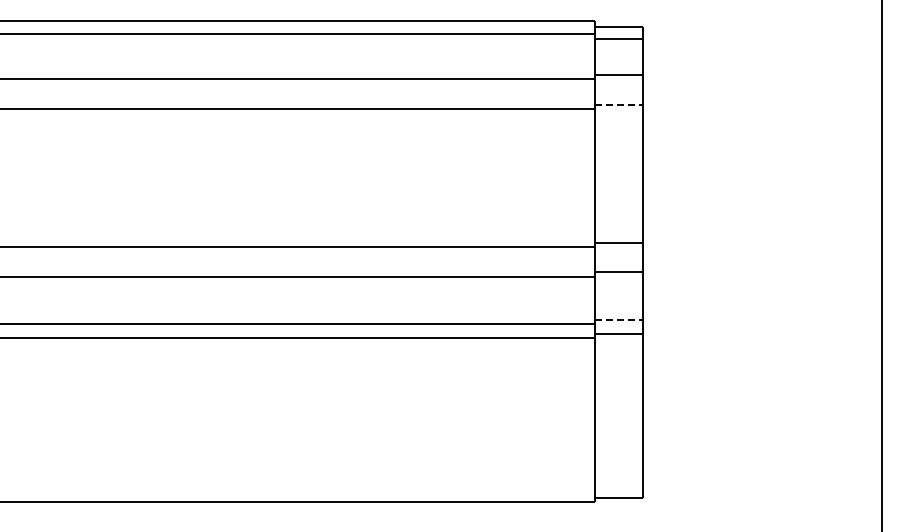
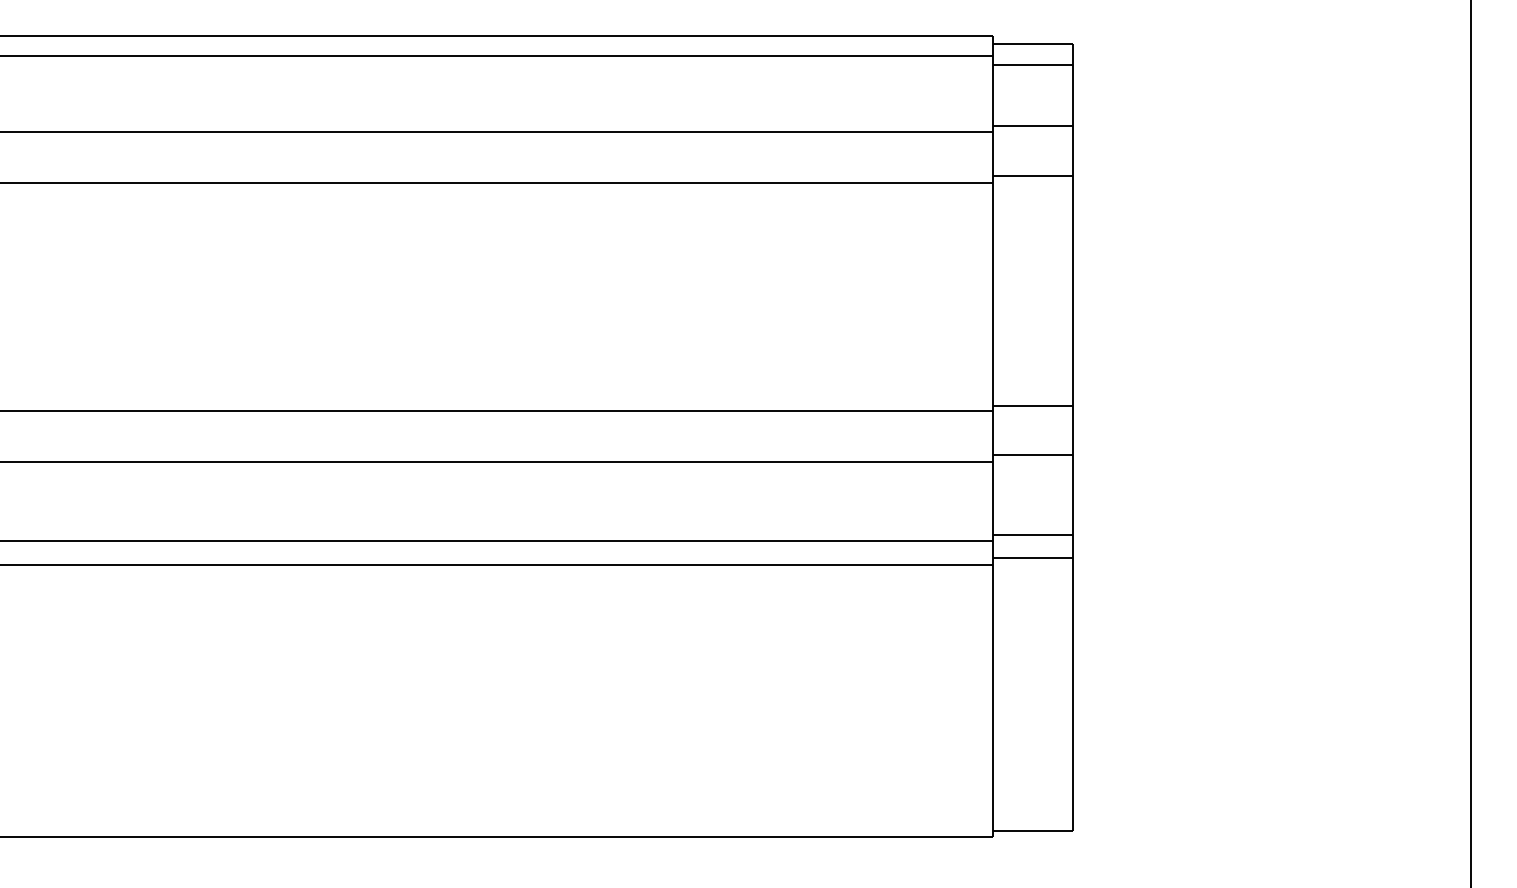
line: (619, 105) -> (1033, 176), dashed -> solid
line: (619, 320) -> (1033, 534), dashed -> solid

